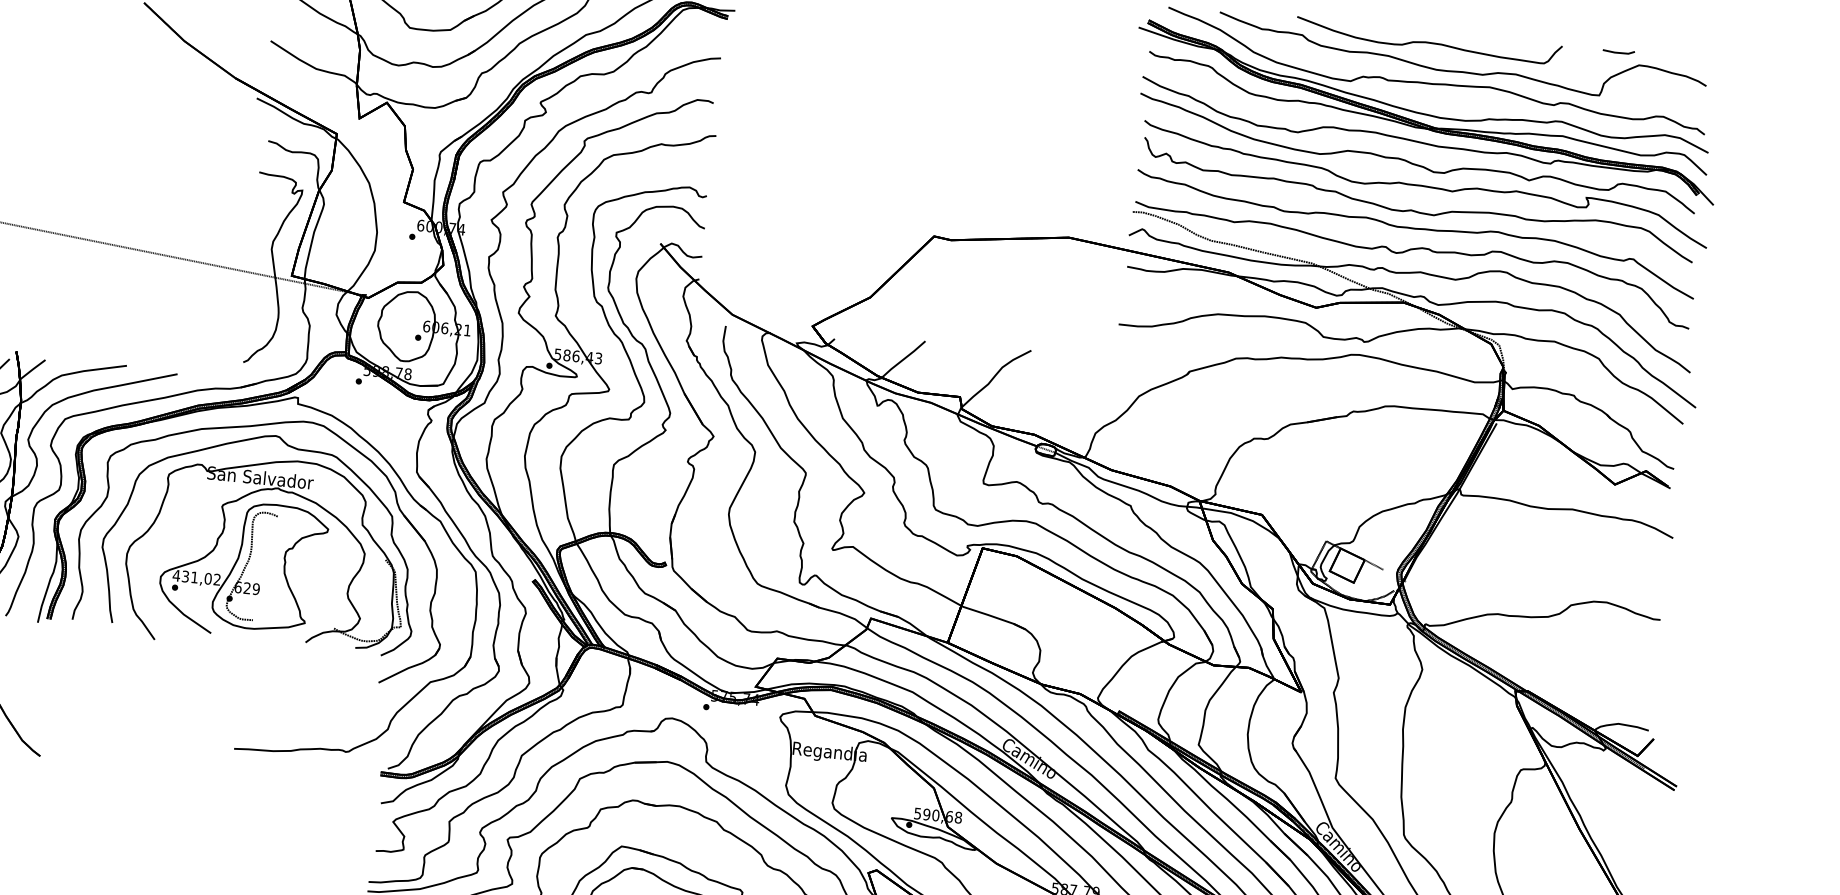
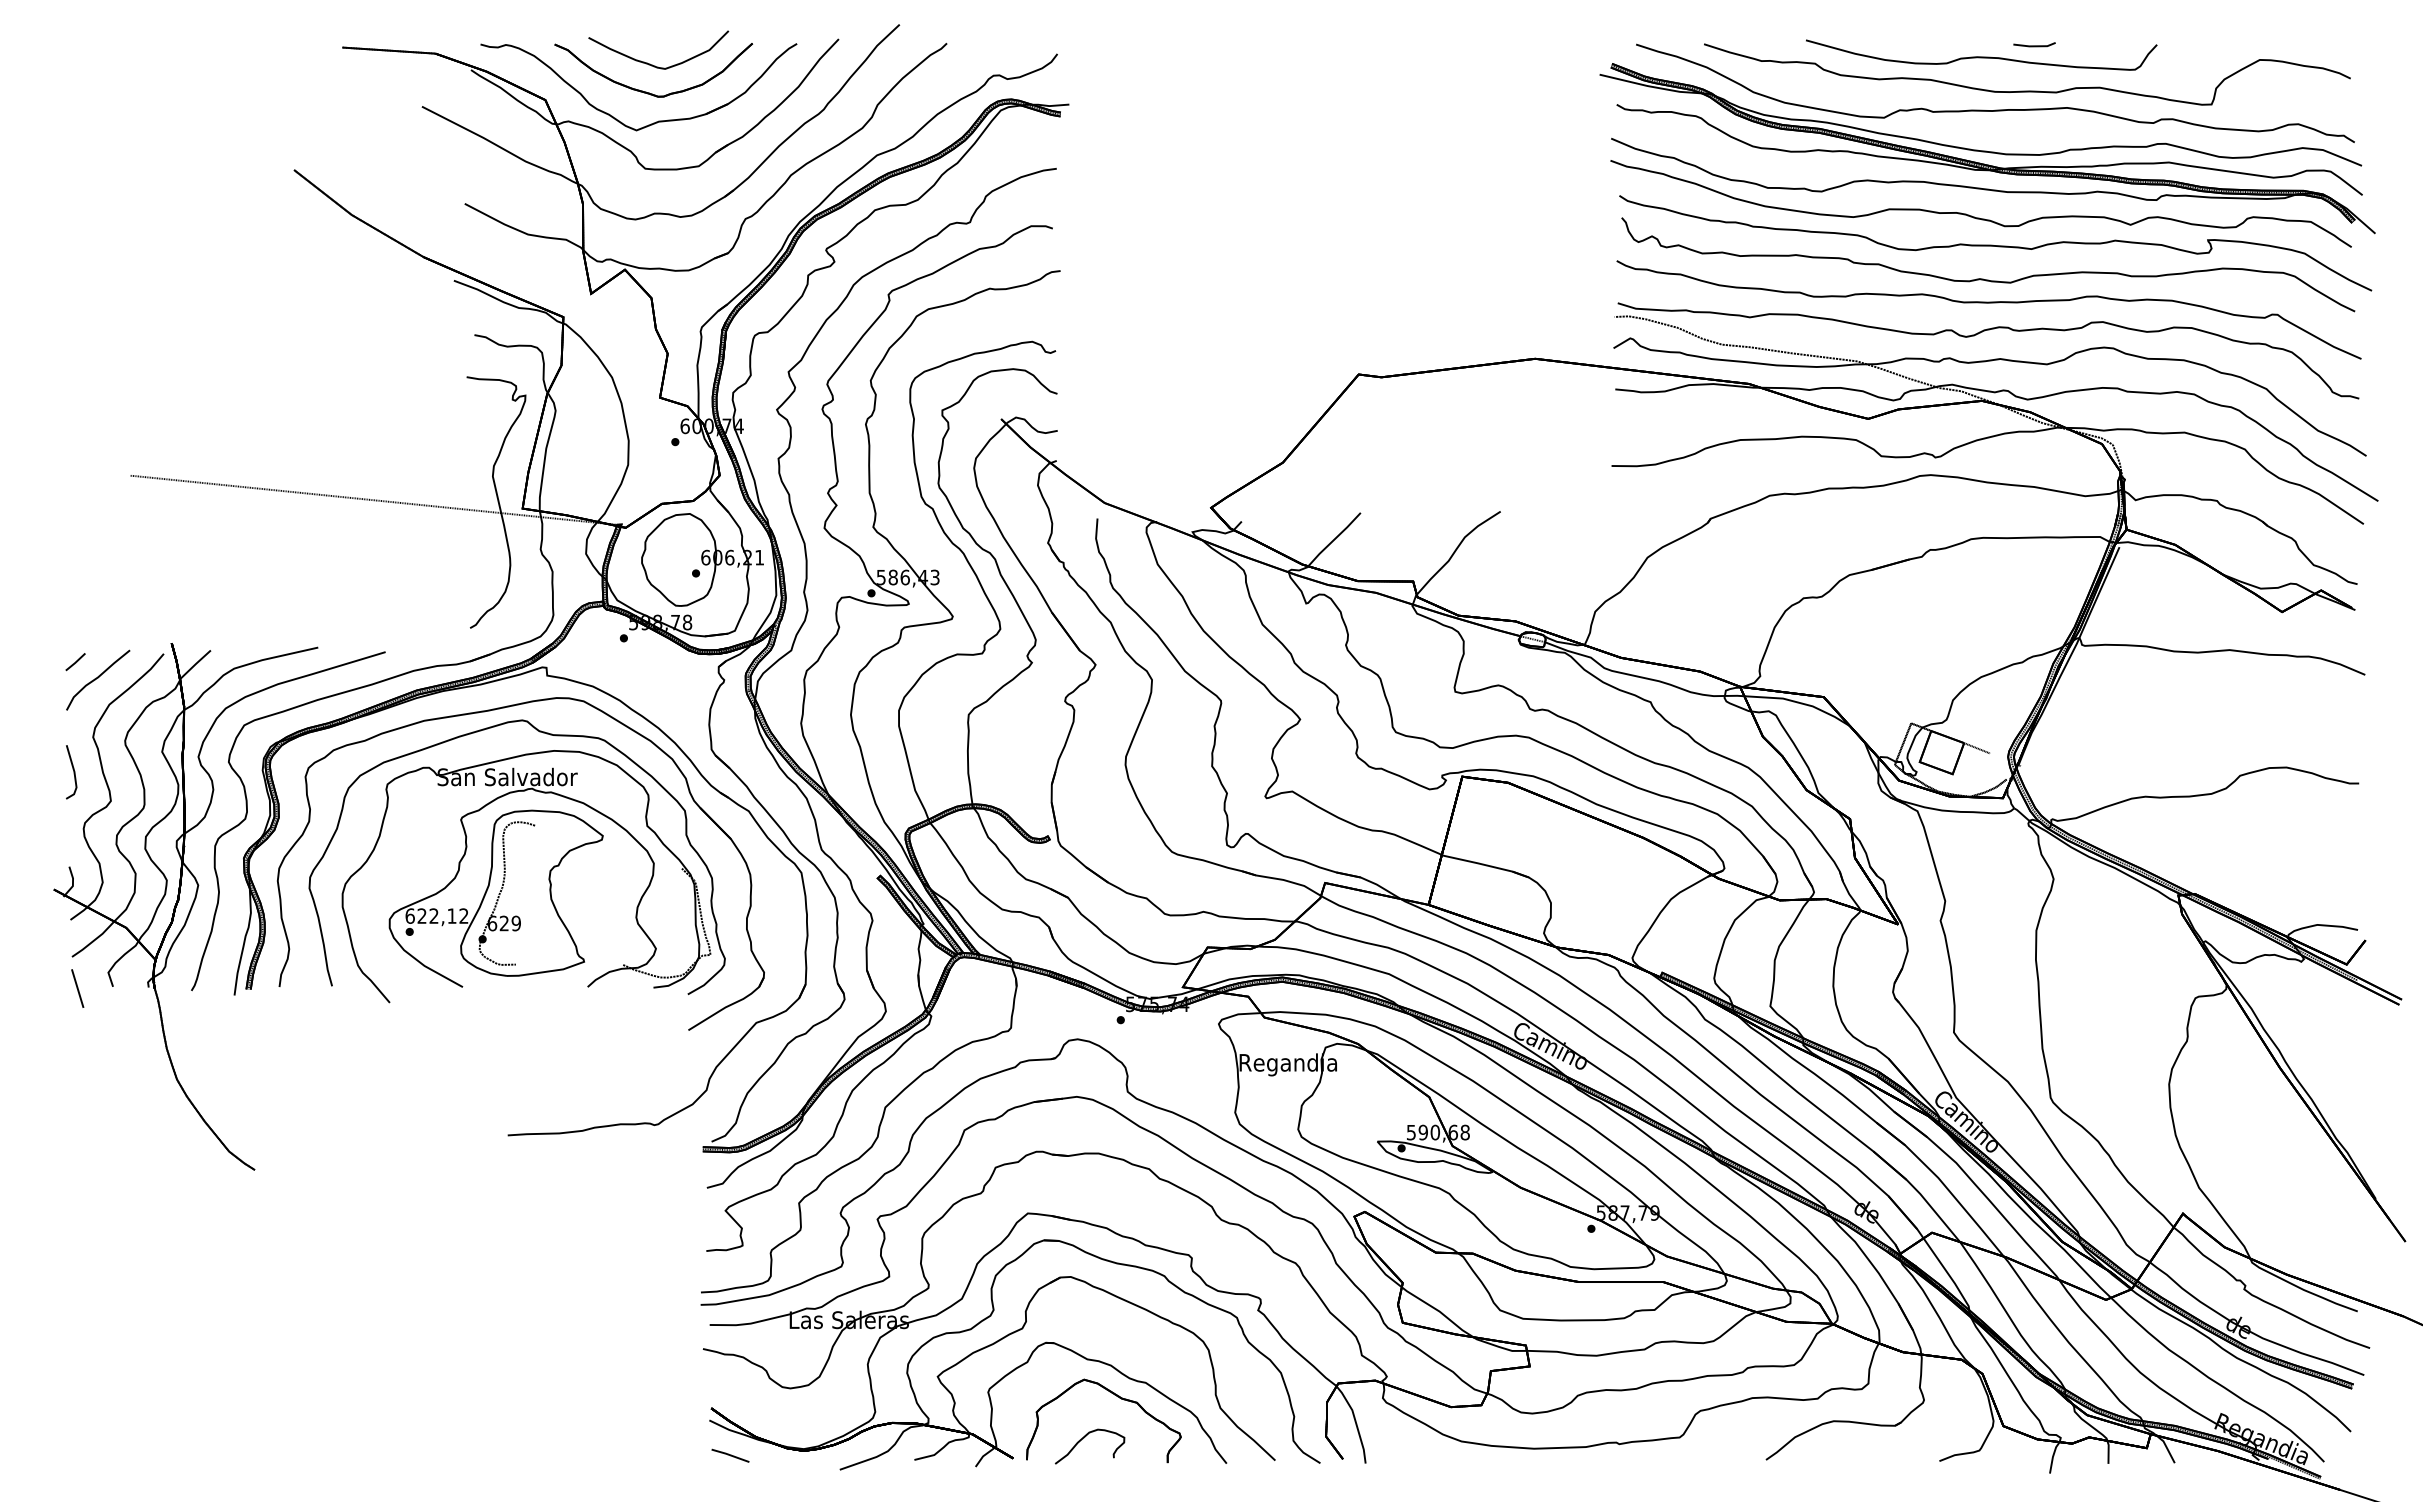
part: (1618, 51) -> (2034, 44), moved
text: (191, 576) -> (430, 915), 431,02 -> 622,12

